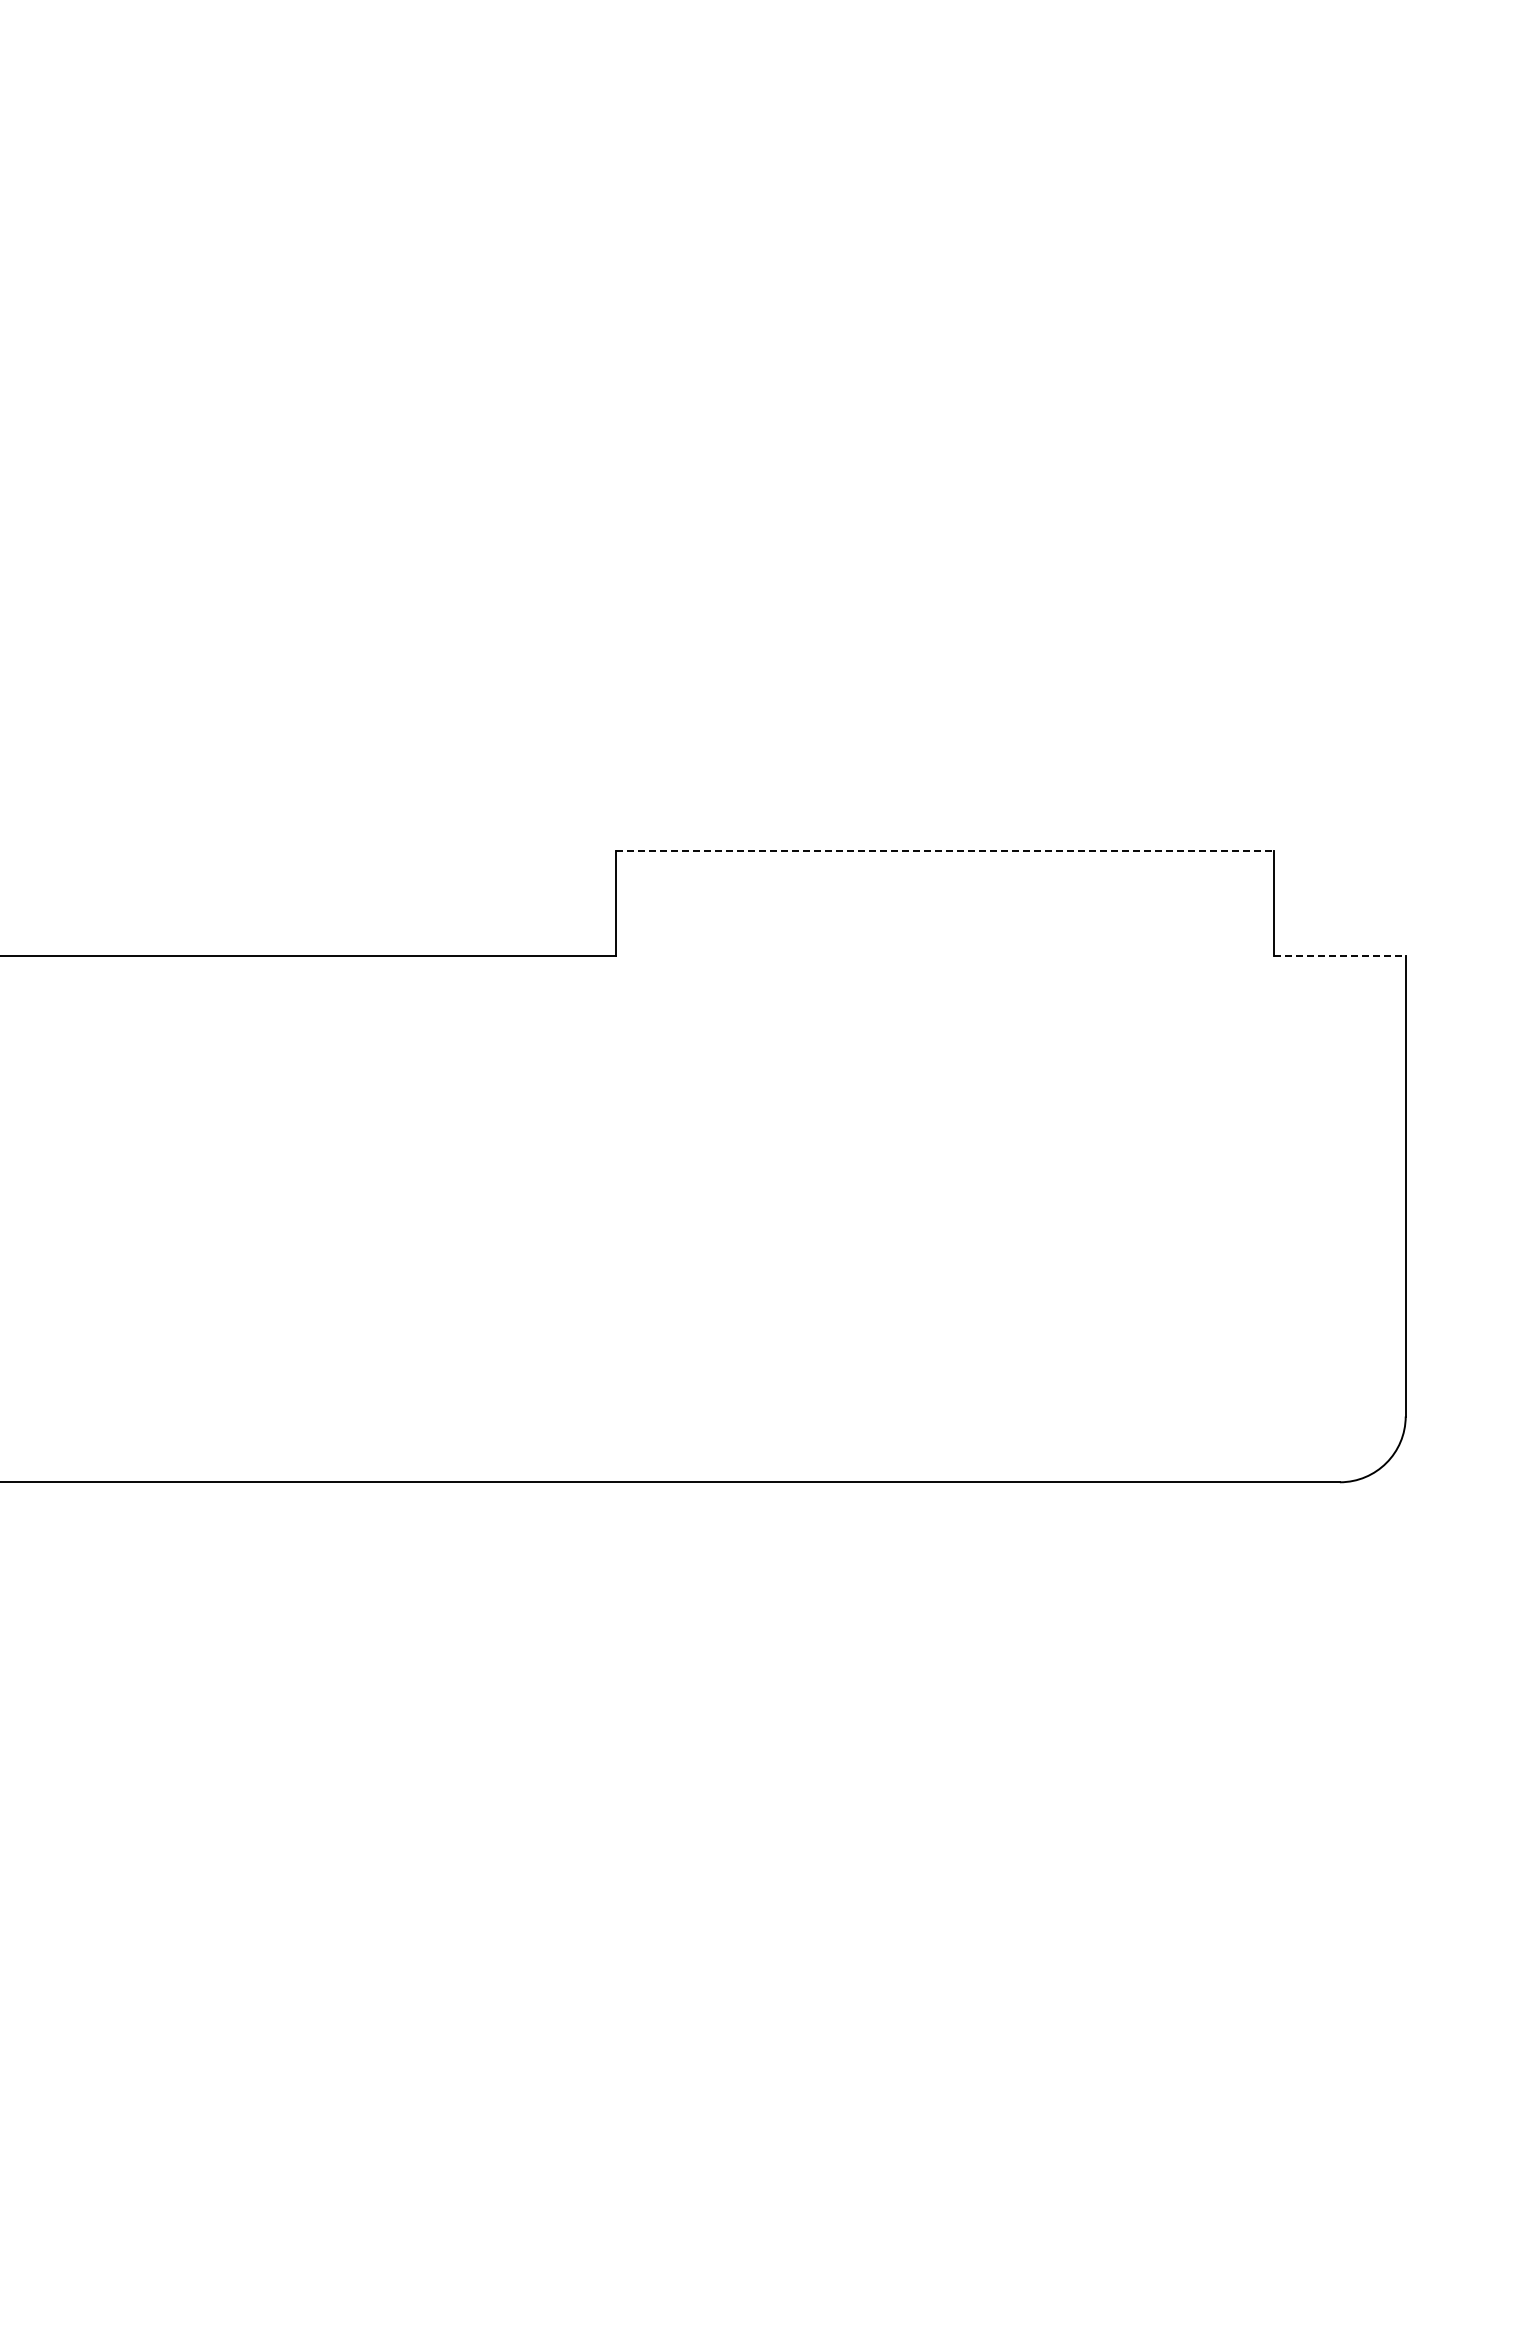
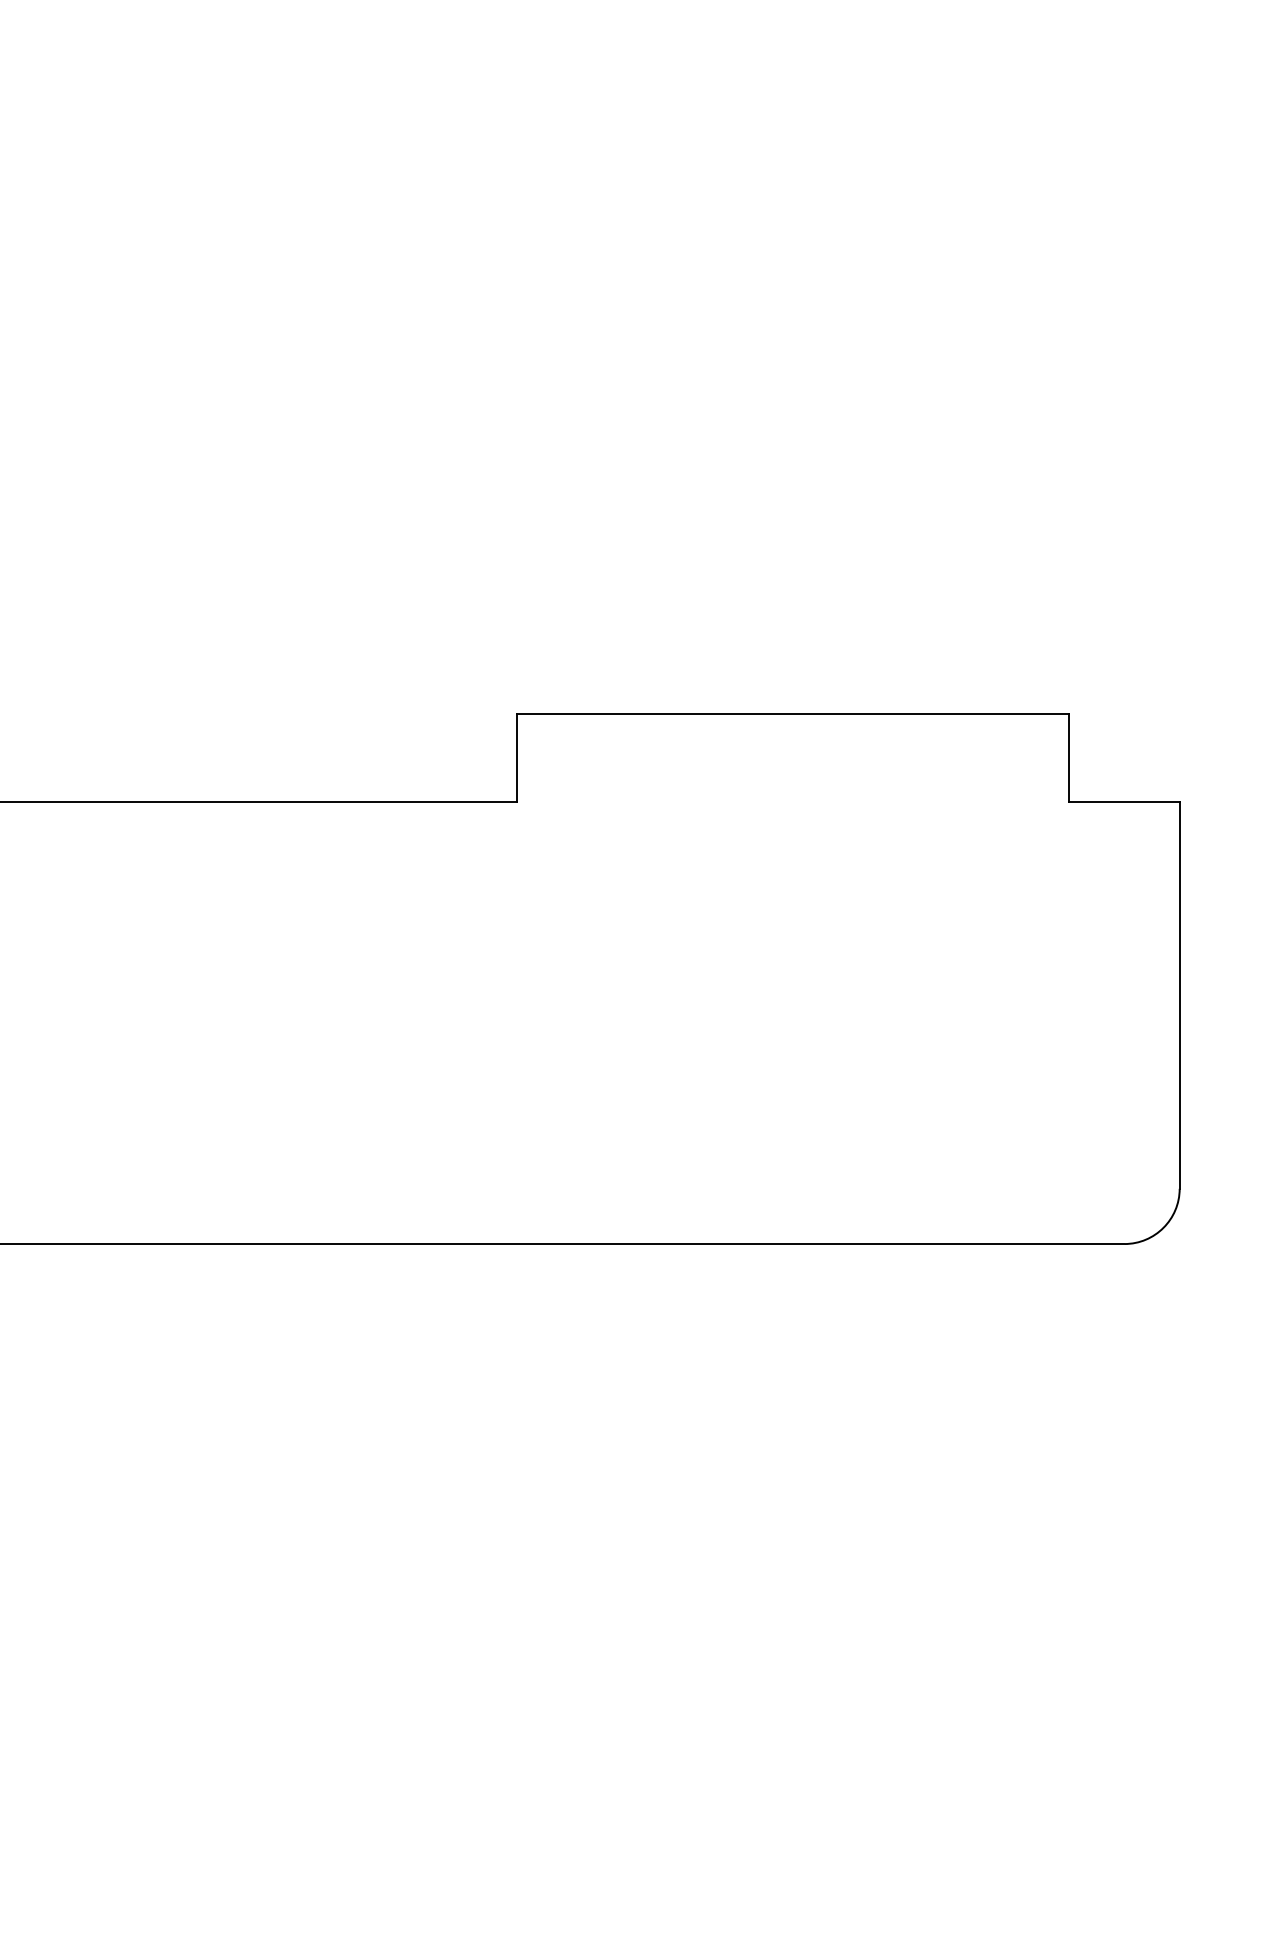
line: (945, 850) -> (793, 713), dashed -> solid
line: (1339, 955) -> (1124, 801), dashed -> solid

